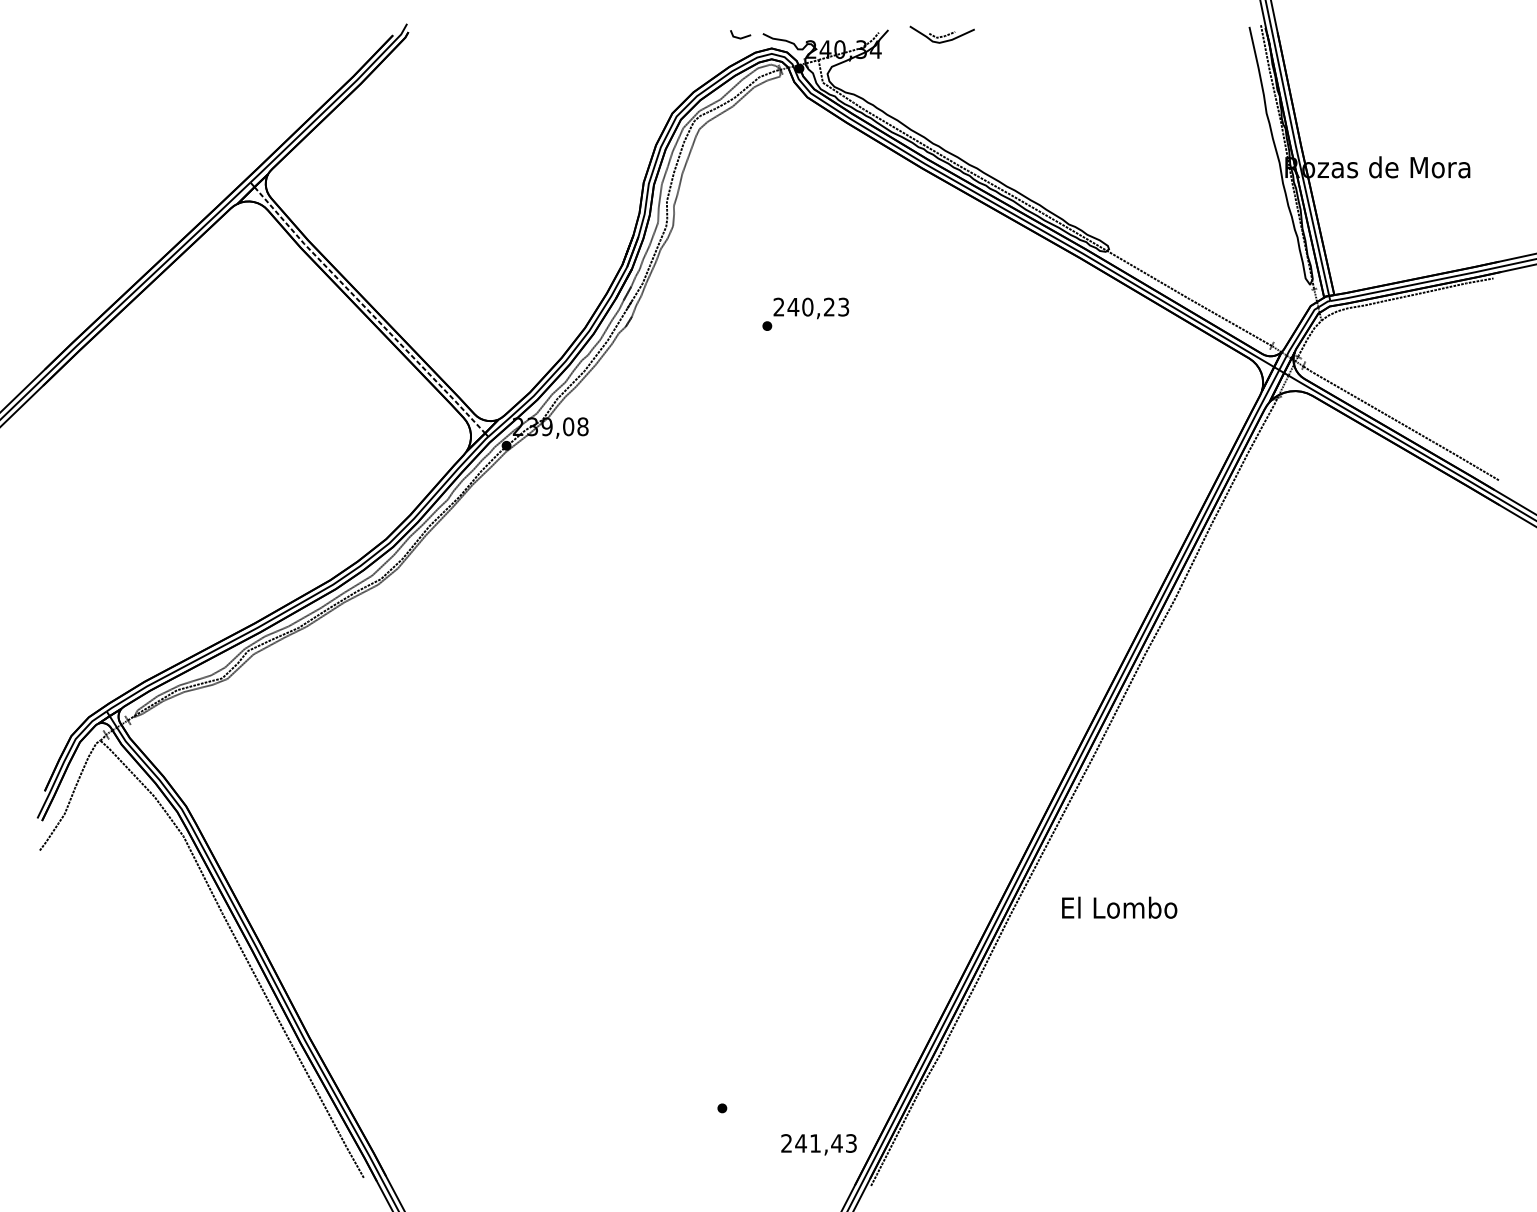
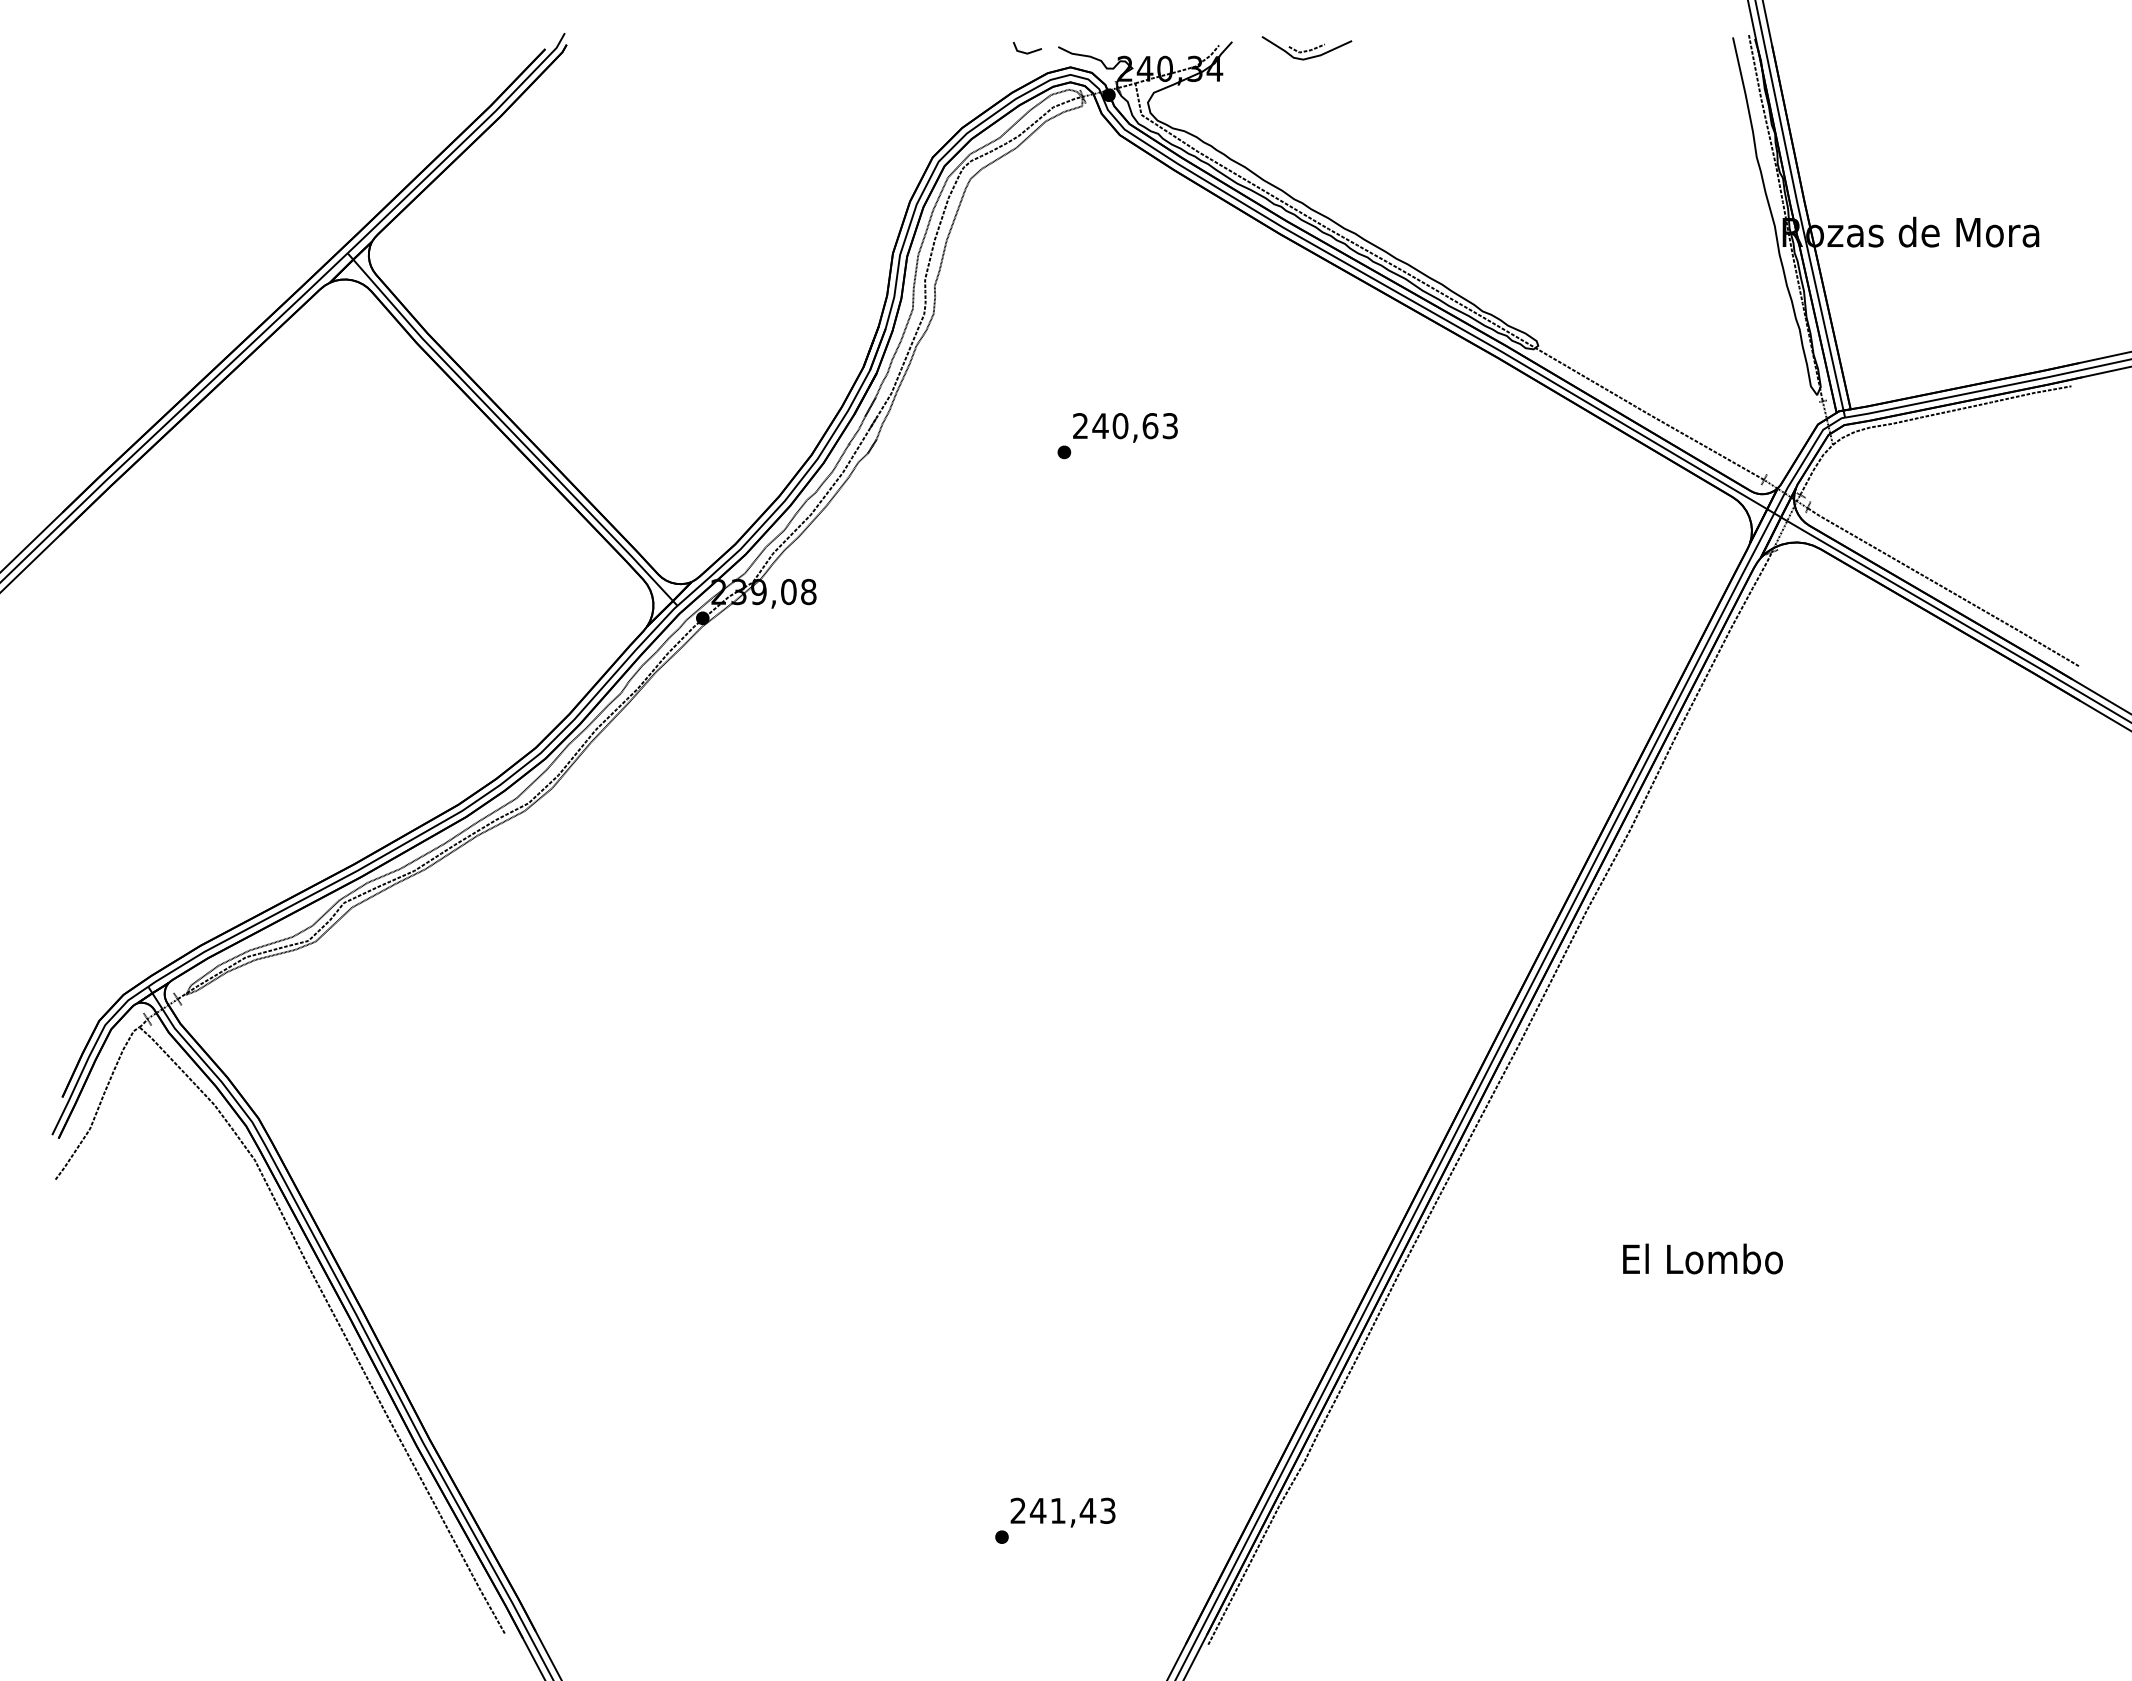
text: (829, 307) -> (1150, 426), 240,23 -> 240,63
line: (369, 311) -> (512, 431), dashed -> solid
text: (1119, 907) -> (1702, 1258), moved
text: (818, 1144) -> (1062, 1512), moved

